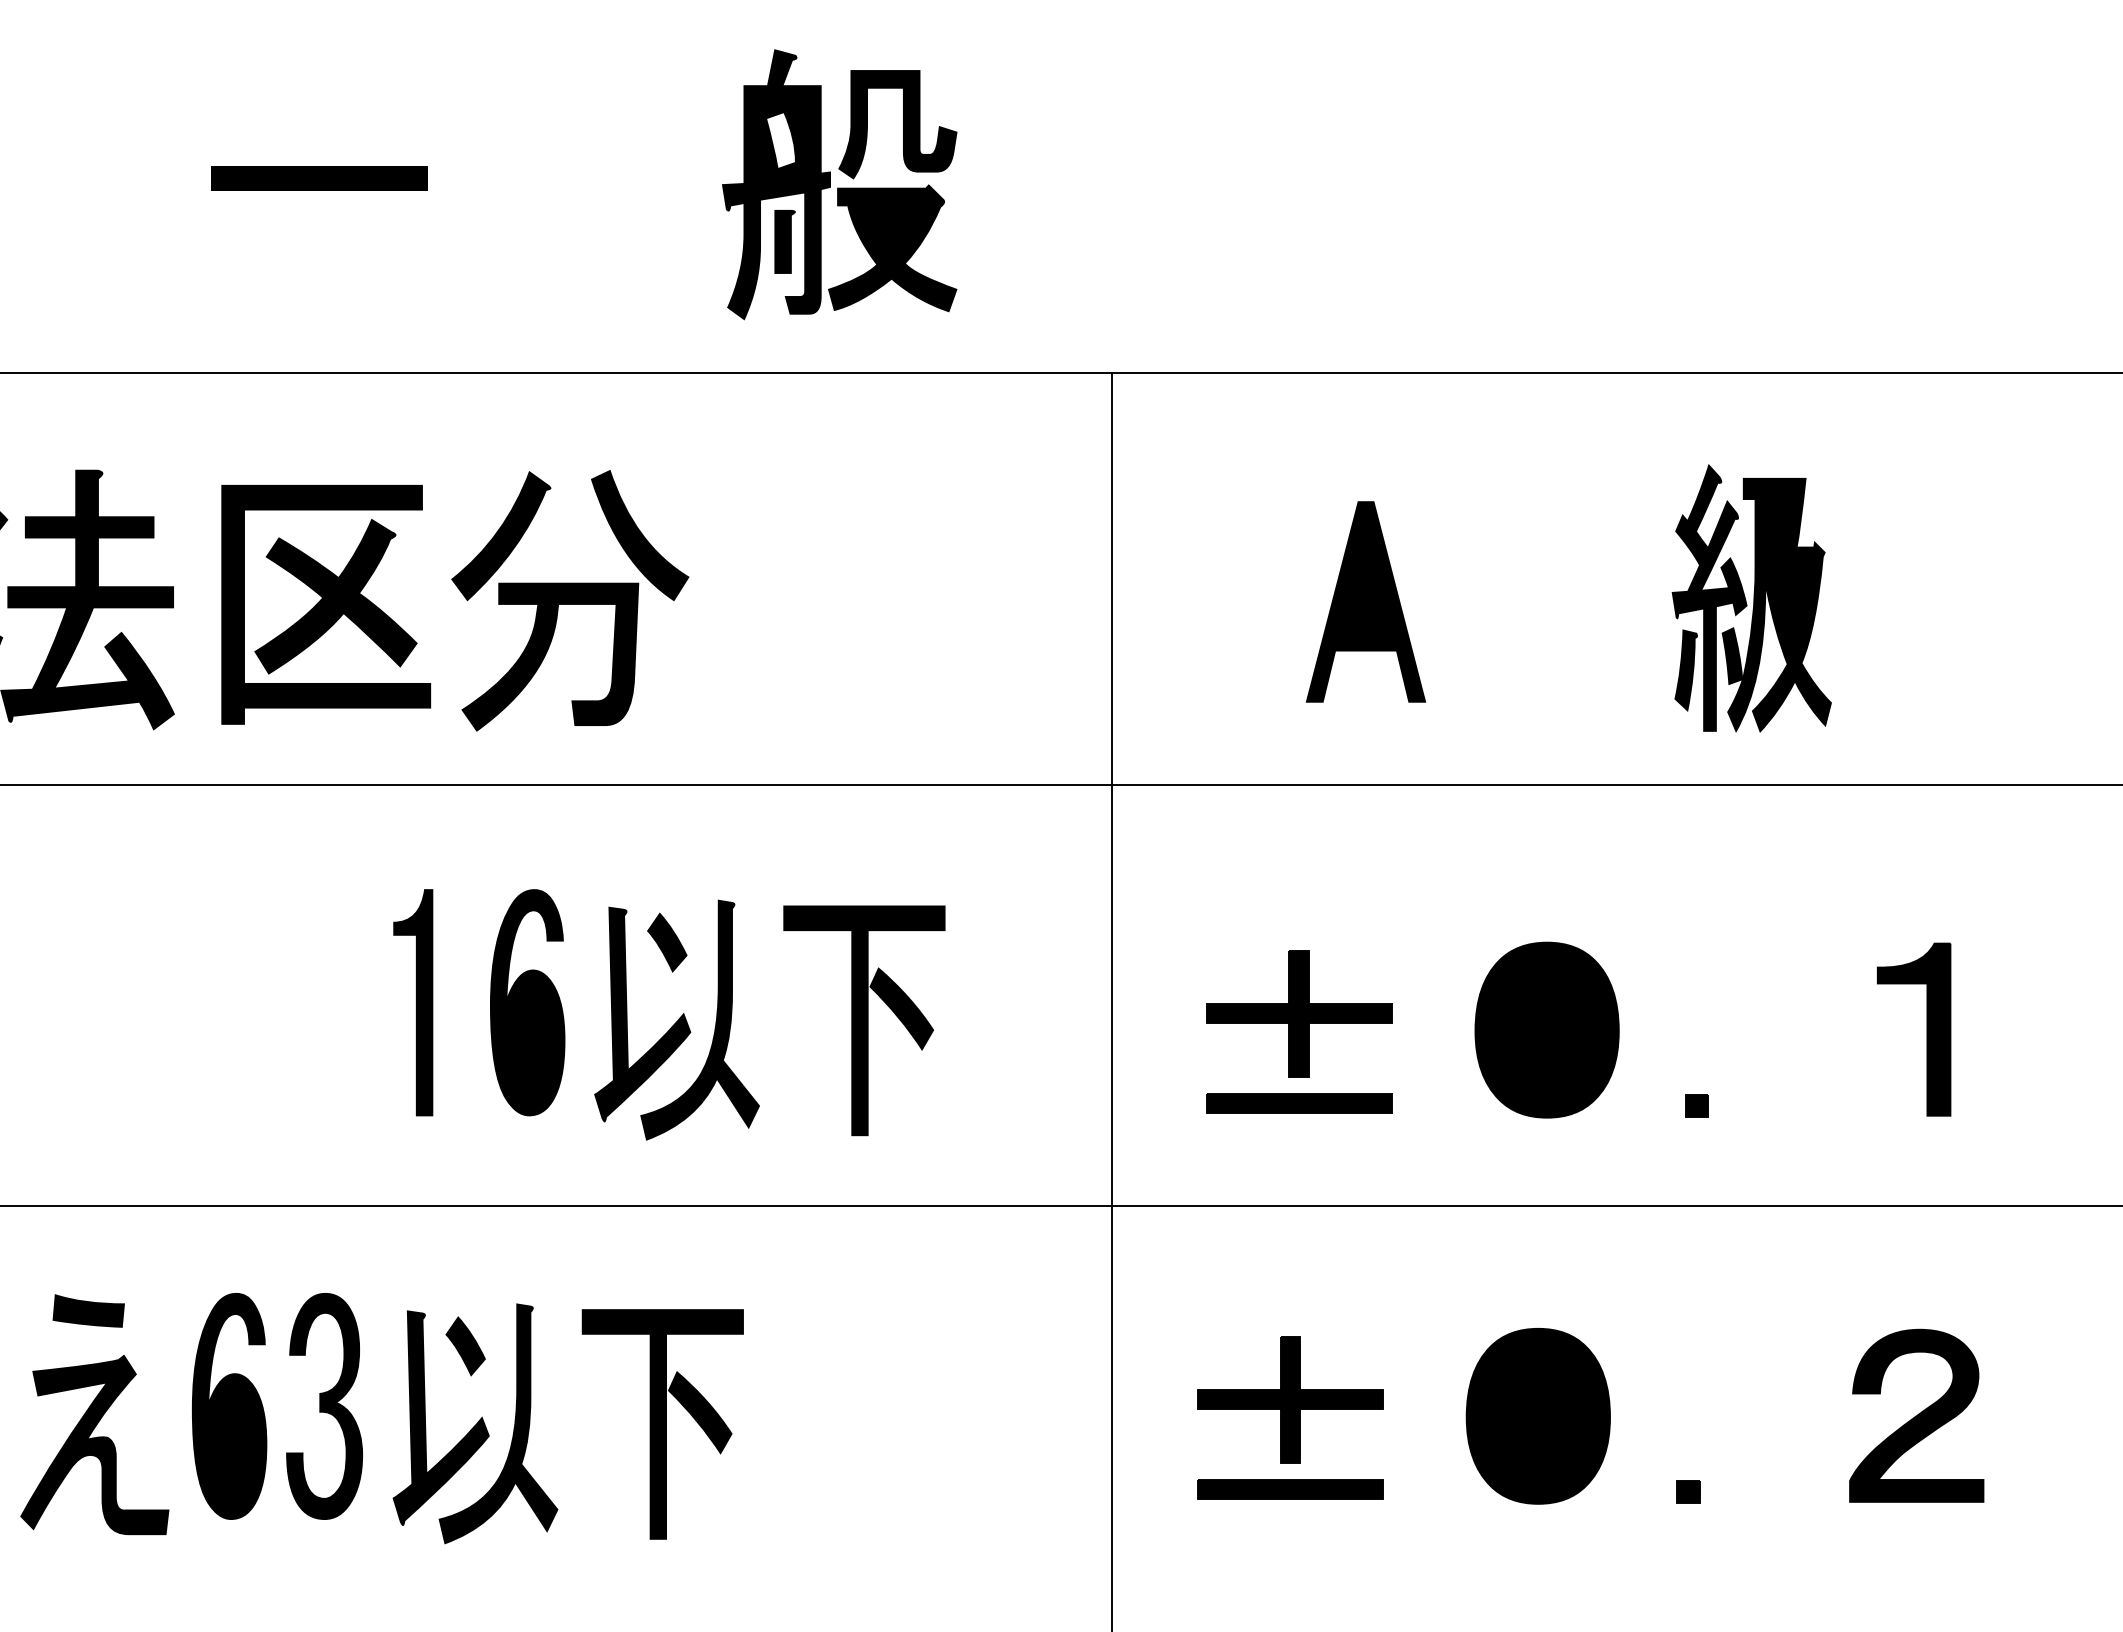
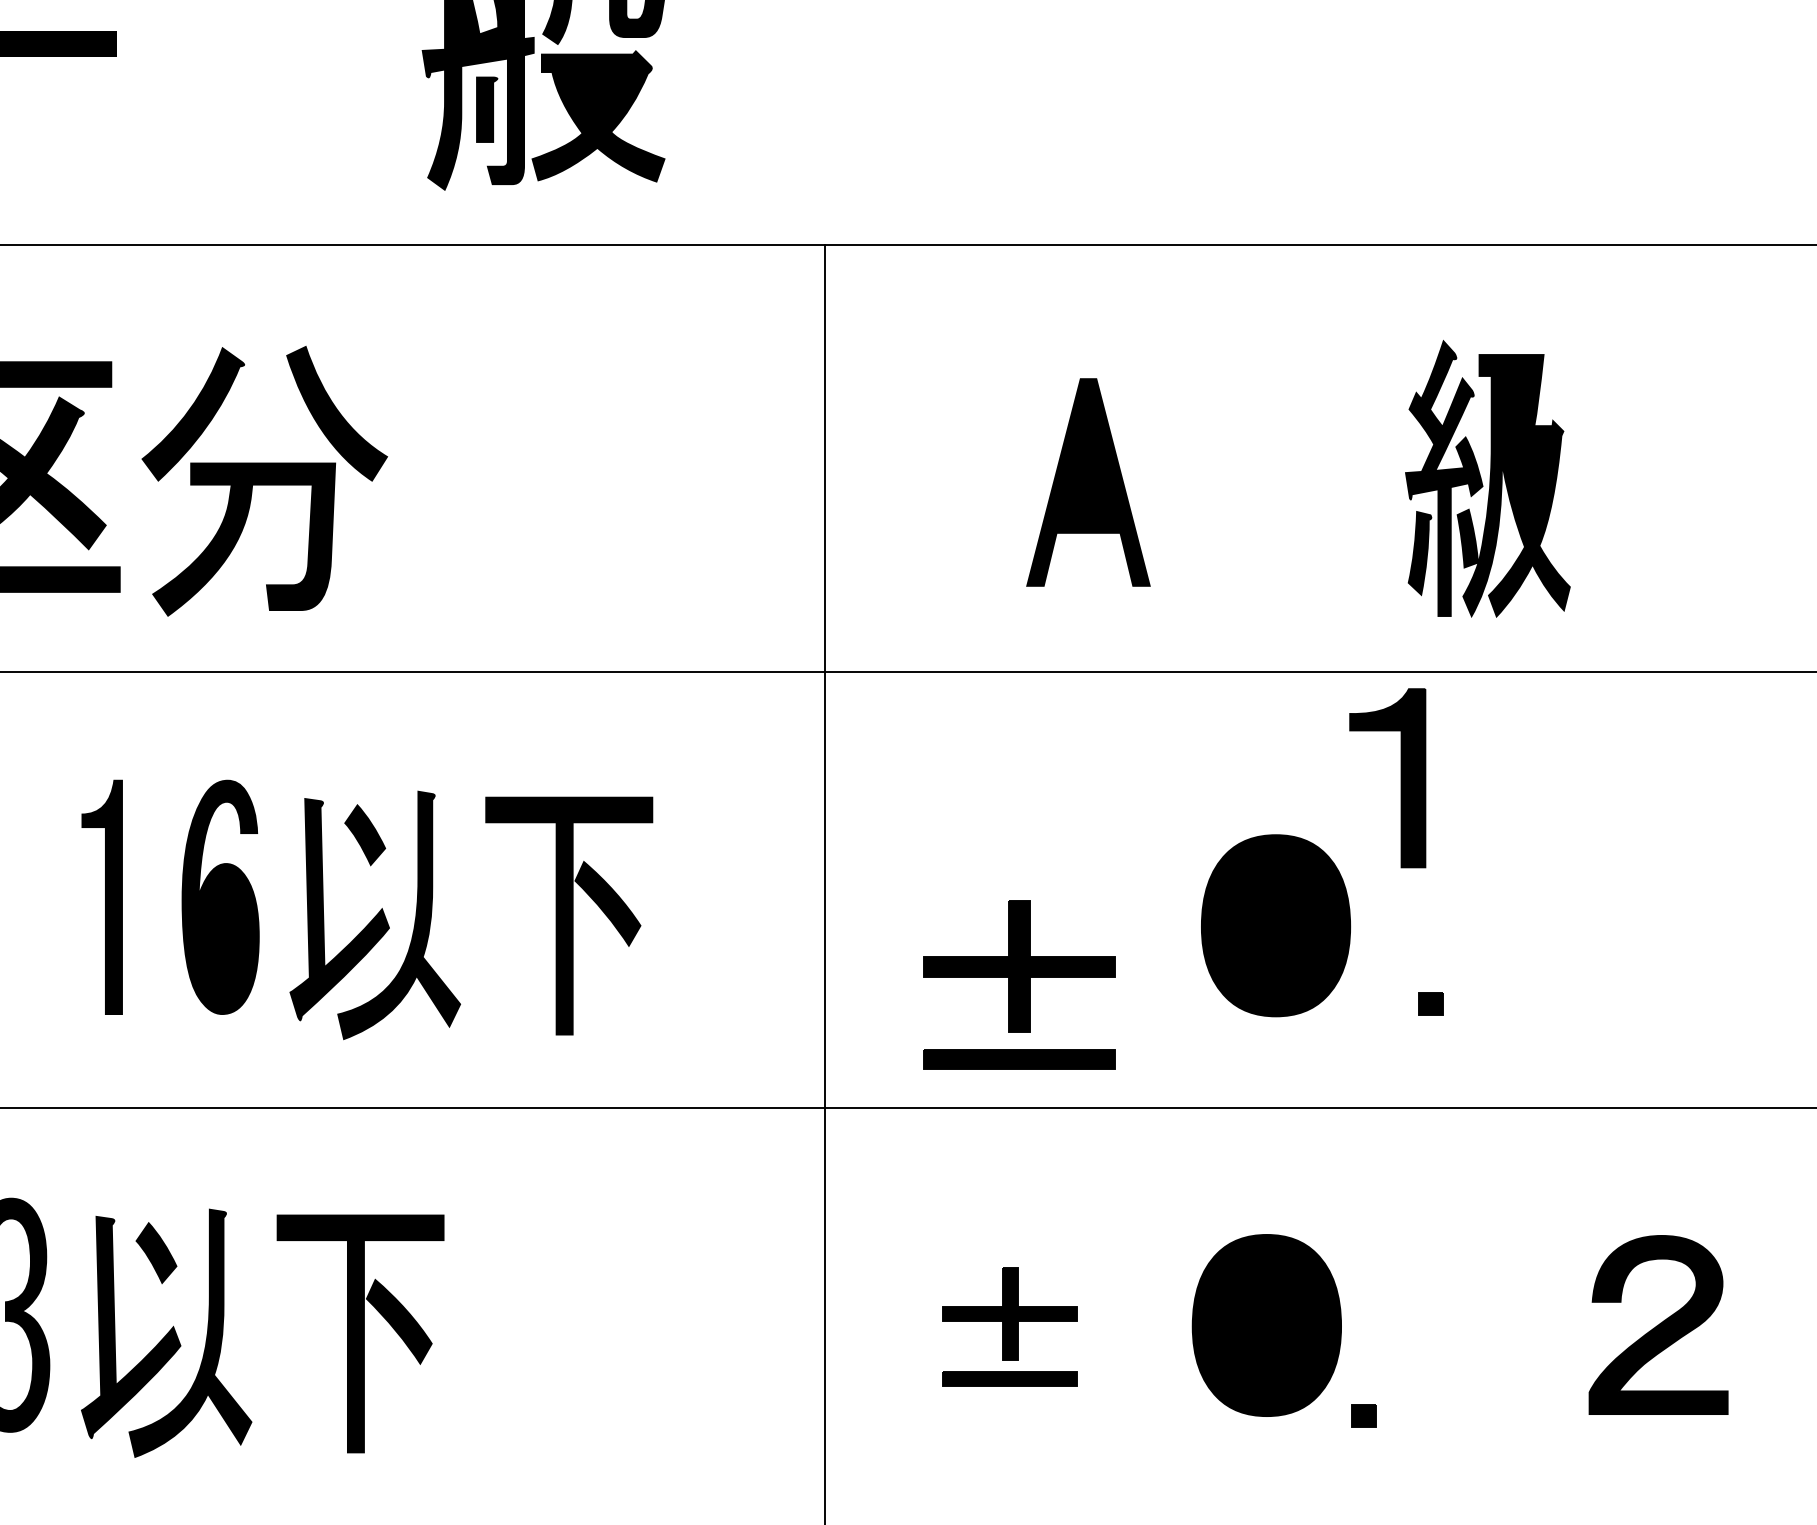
part: (1926, 1029) -> (1400, 778), moved
part: (1299, 1031) -> (1019, 985), moved
part: (1290, 1417) -> (1010, 1326), size x0.7
part: (1688, 1491) -> (1364, 1415), moved

